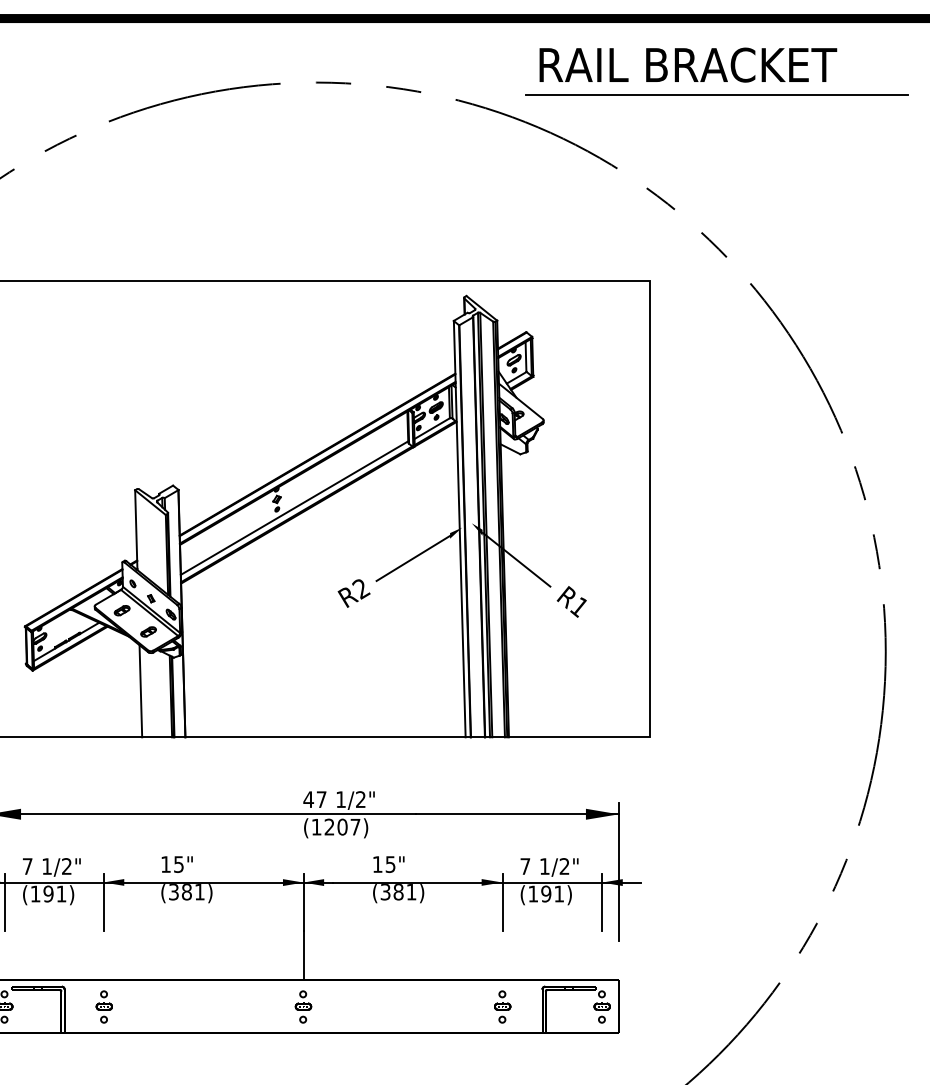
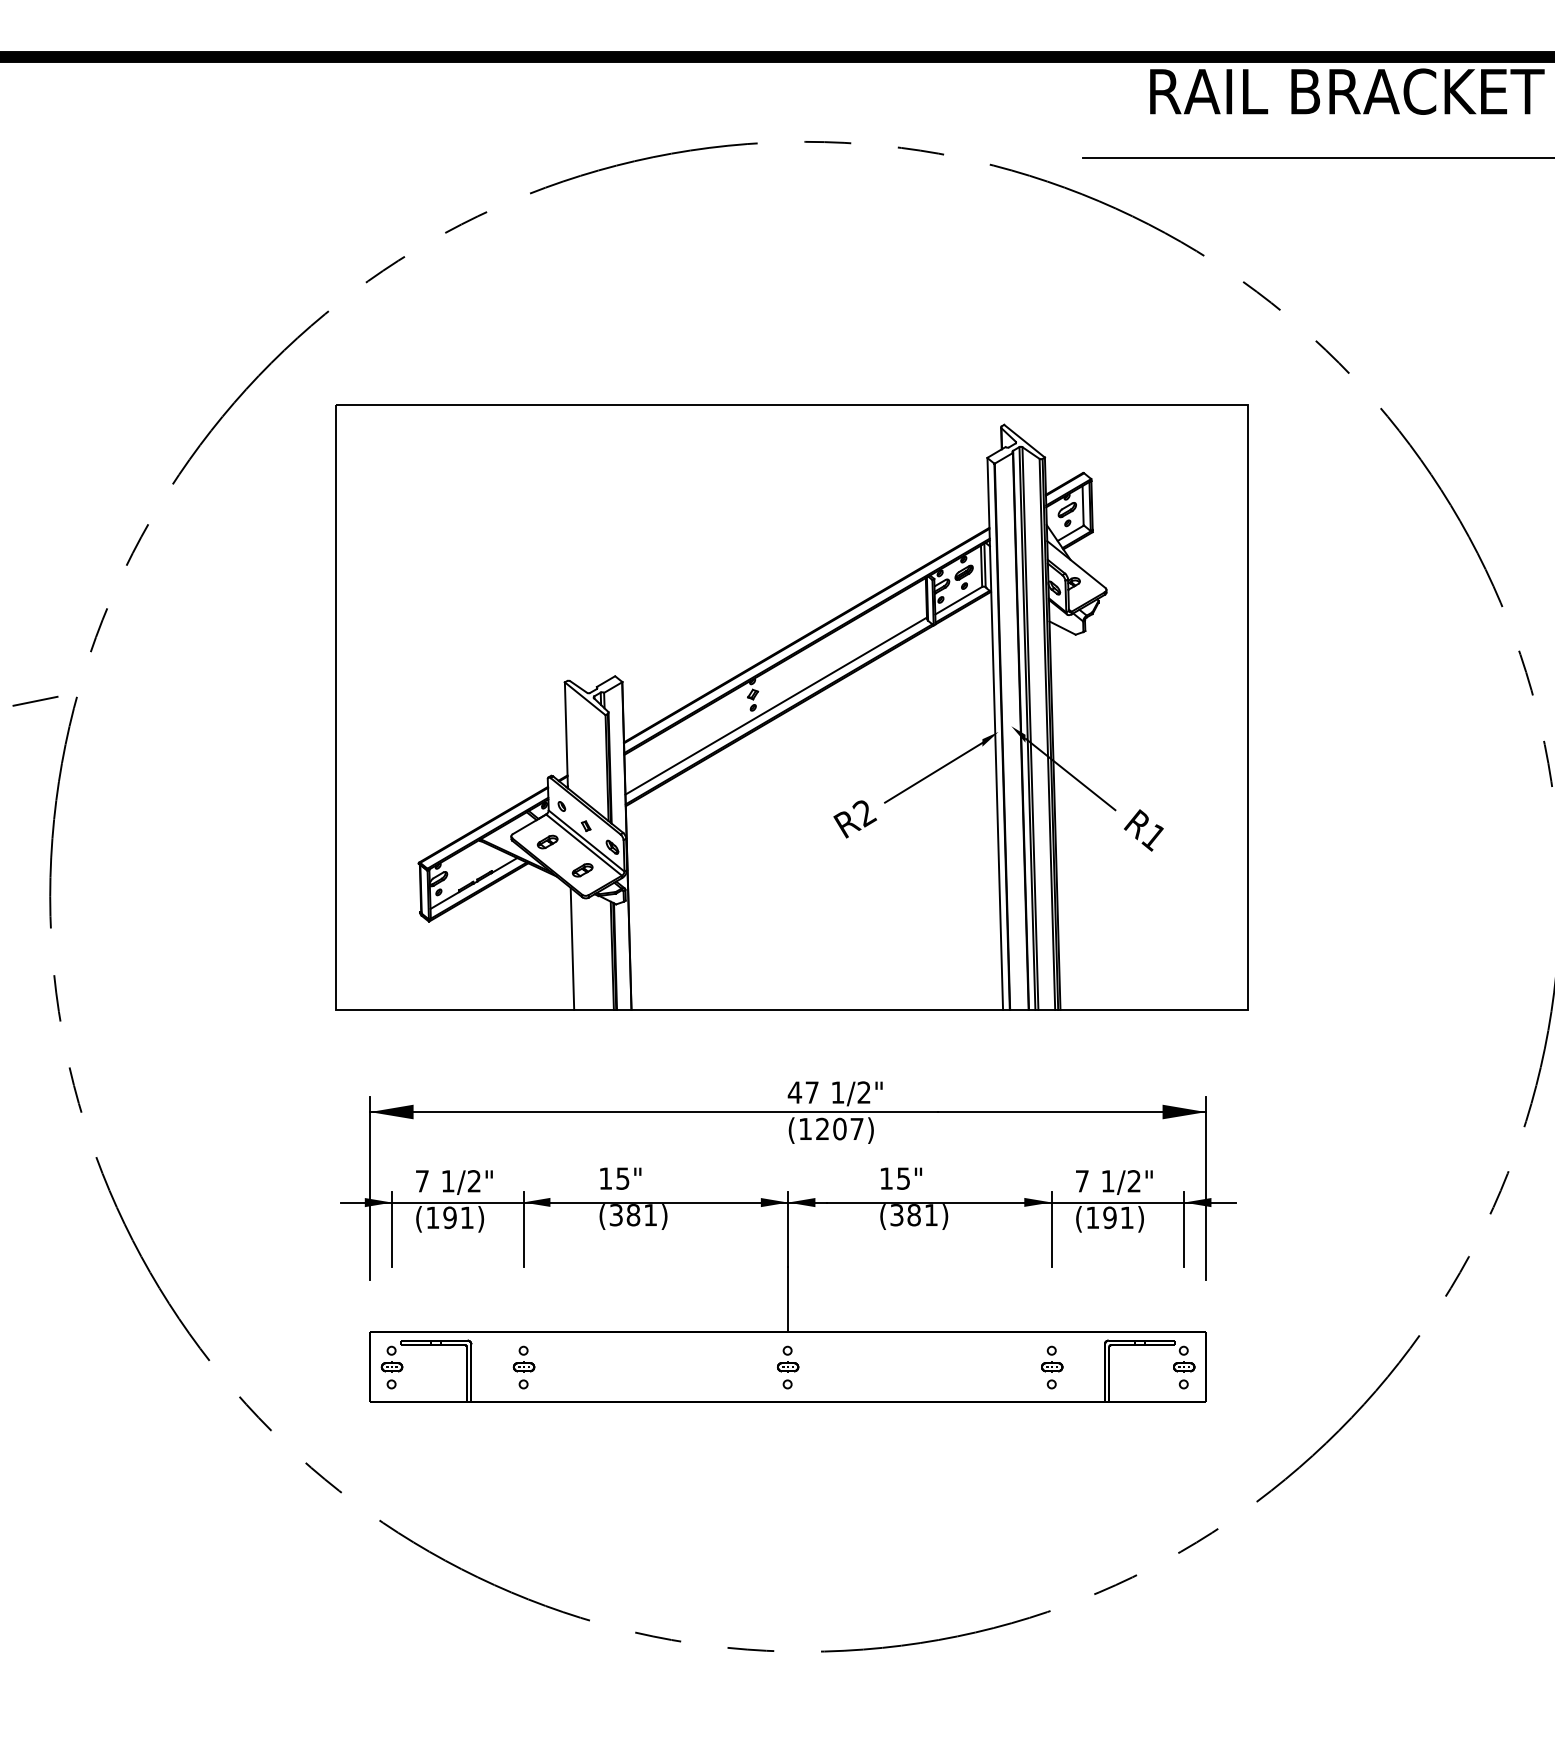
text: (688, 64) -> (1347, 91), moved

